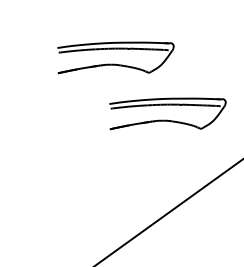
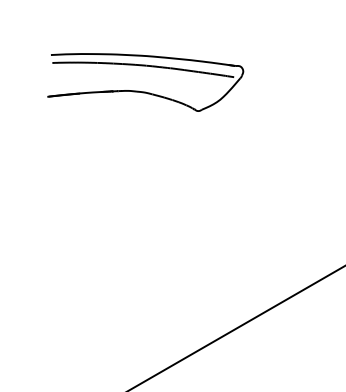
part: (167, 113) -> (221, 181), removed

